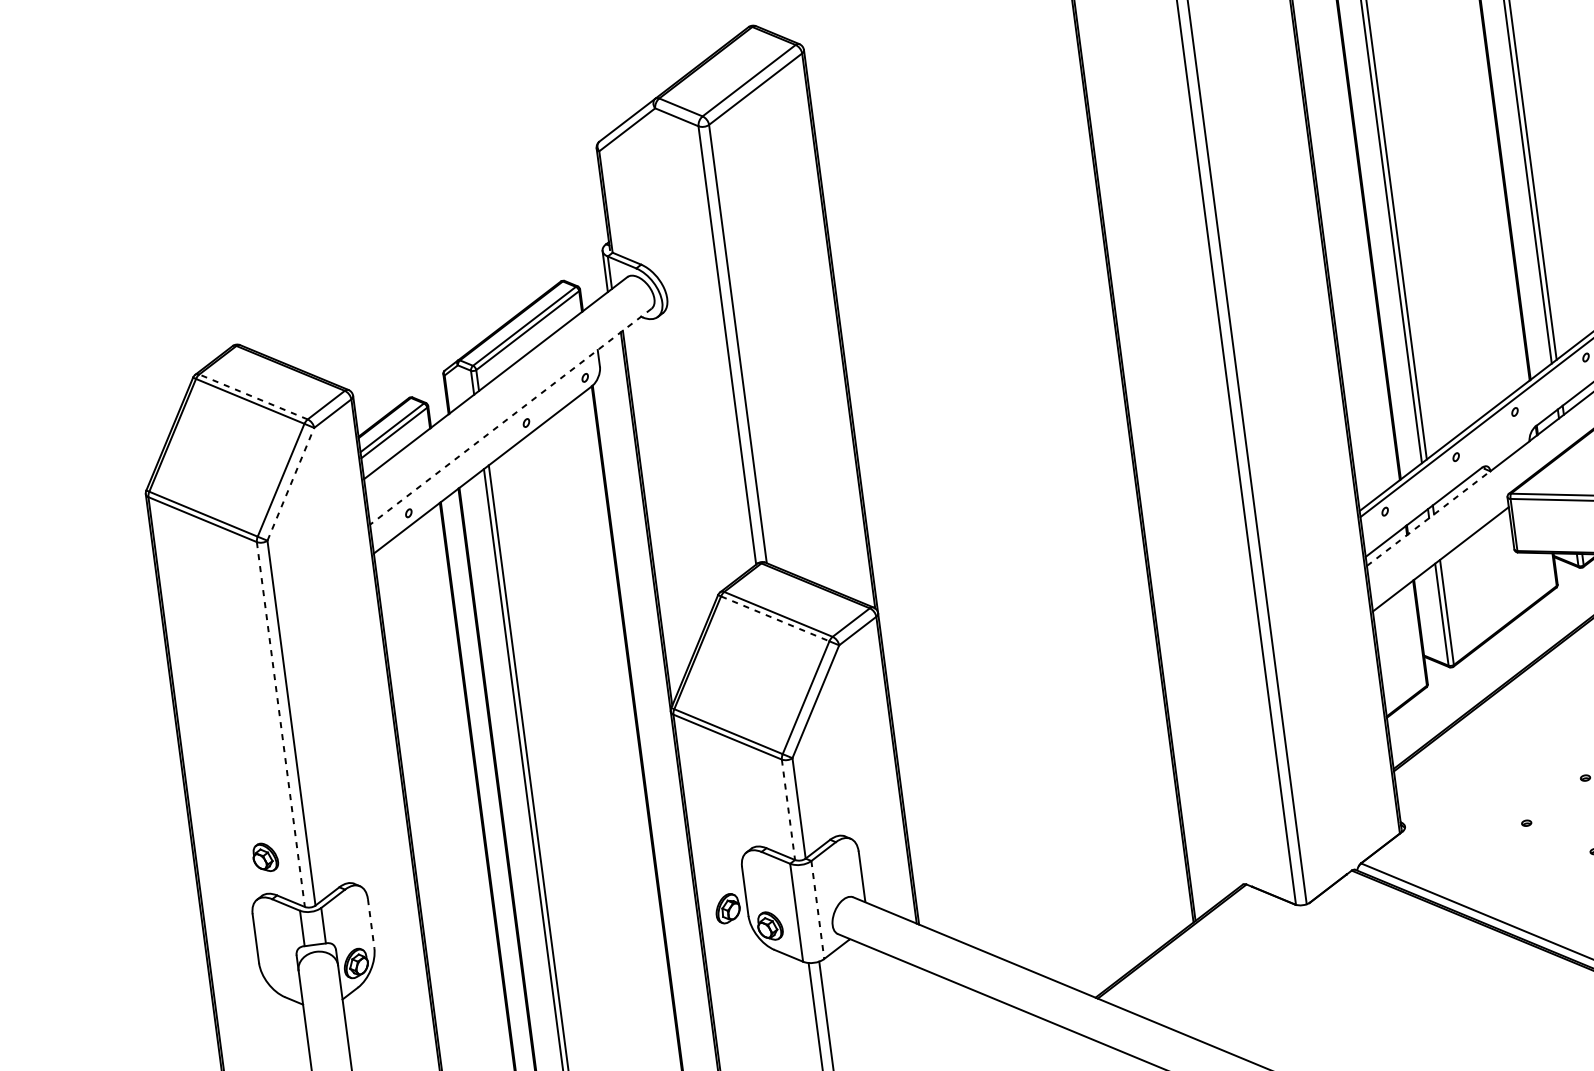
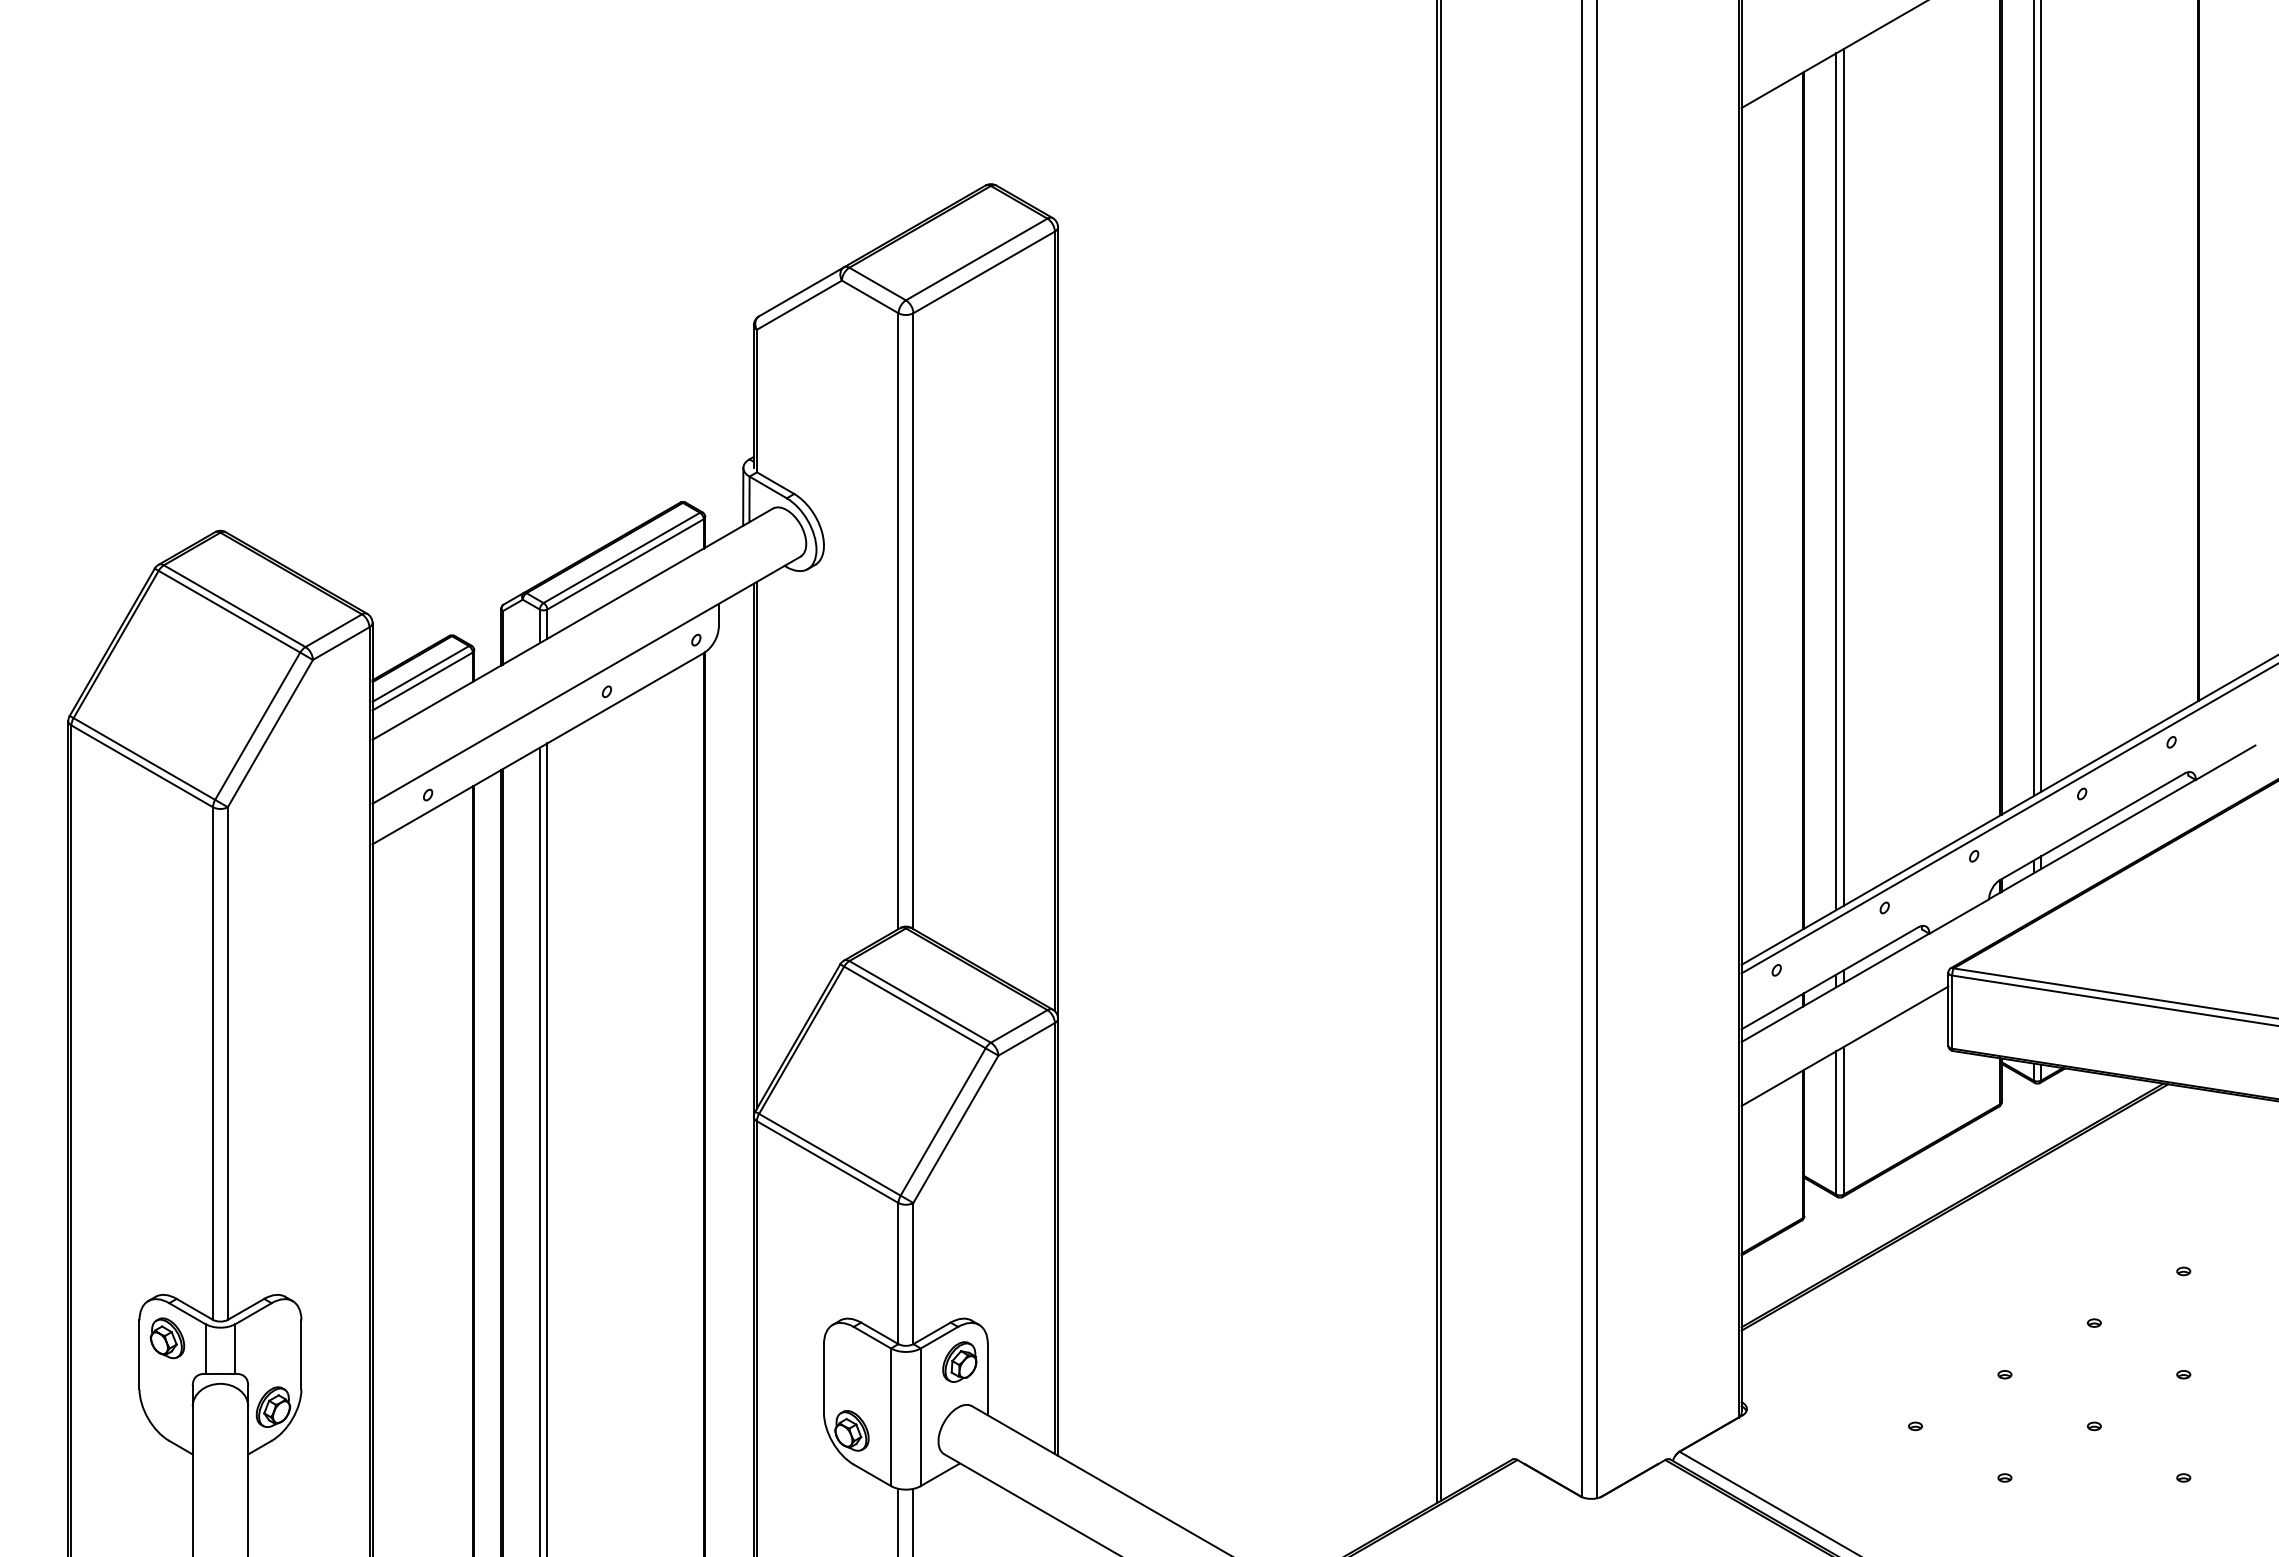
line: (253, 397) -> (234, 606), dashed -> solid
line: (510, 416) -> (586, 680), dashed -> solid
line: (290, 484) -> (270, 733), dashed -> solid
line: (1428, 518) -> (1835, 987), dashed -> solid
line: (774, 618) -> (914, 1007), dashed -> solid
line: (280, 725) -> (212, 1064), dashed -> solid
line: (788, 809) -> (898, 1273), dashed -> solid
part: (265, 857) -> (167, 1338), moved
part: (727, 908) -> (959, 1361), moved
line: (817, 910) -> (920, 1417), dashed -> solid
line: (371, 924) -> (301, 1355), dashed -> solid

